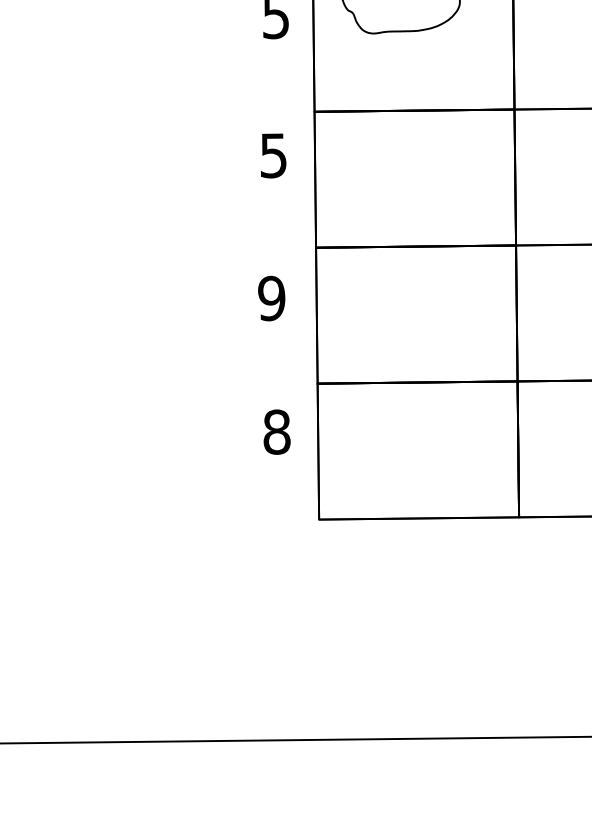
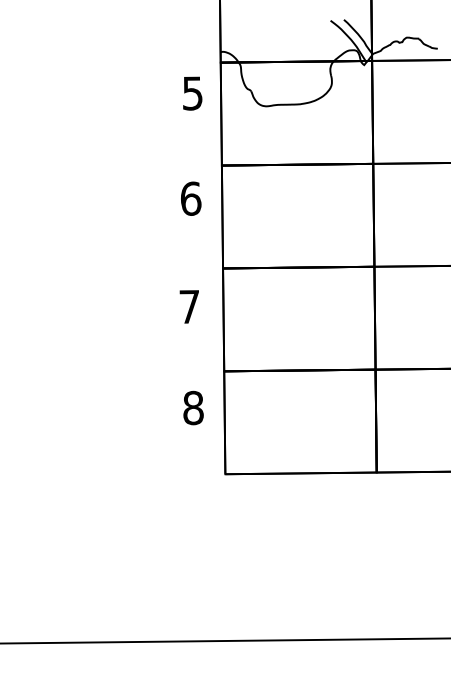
text: (274, 155) -> (191, 198), 5 -> 6
text: (271, 297) -> (189, 306), 9 -> 7

